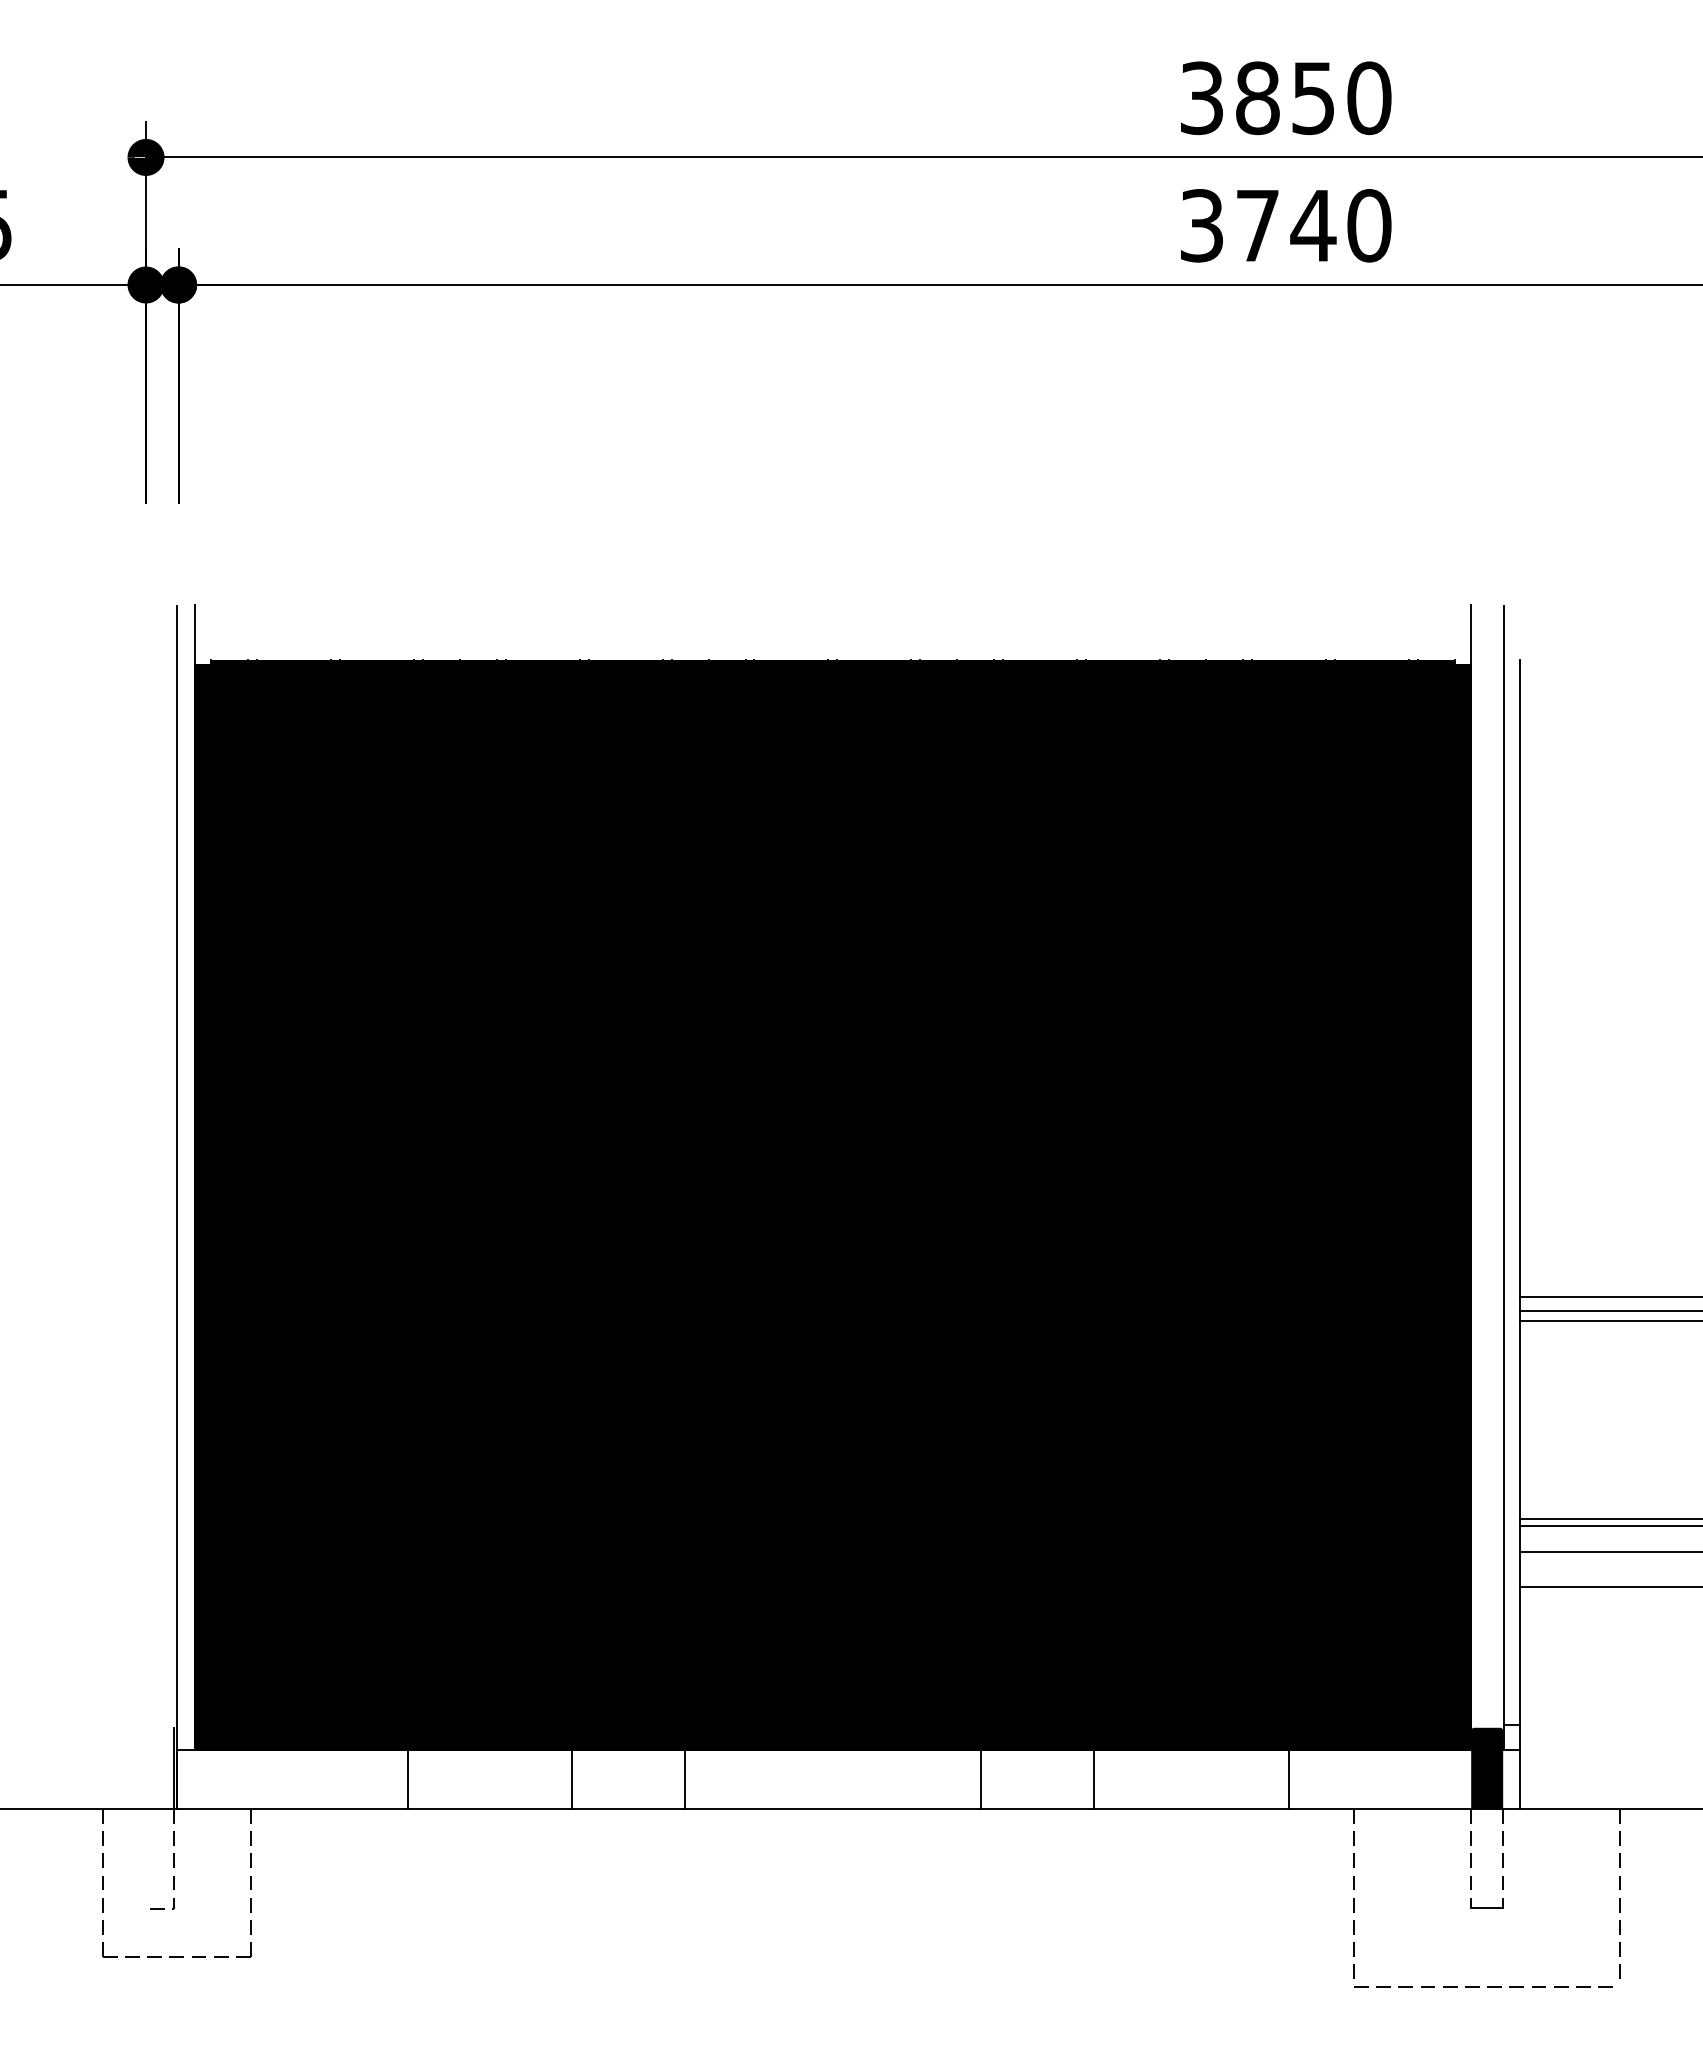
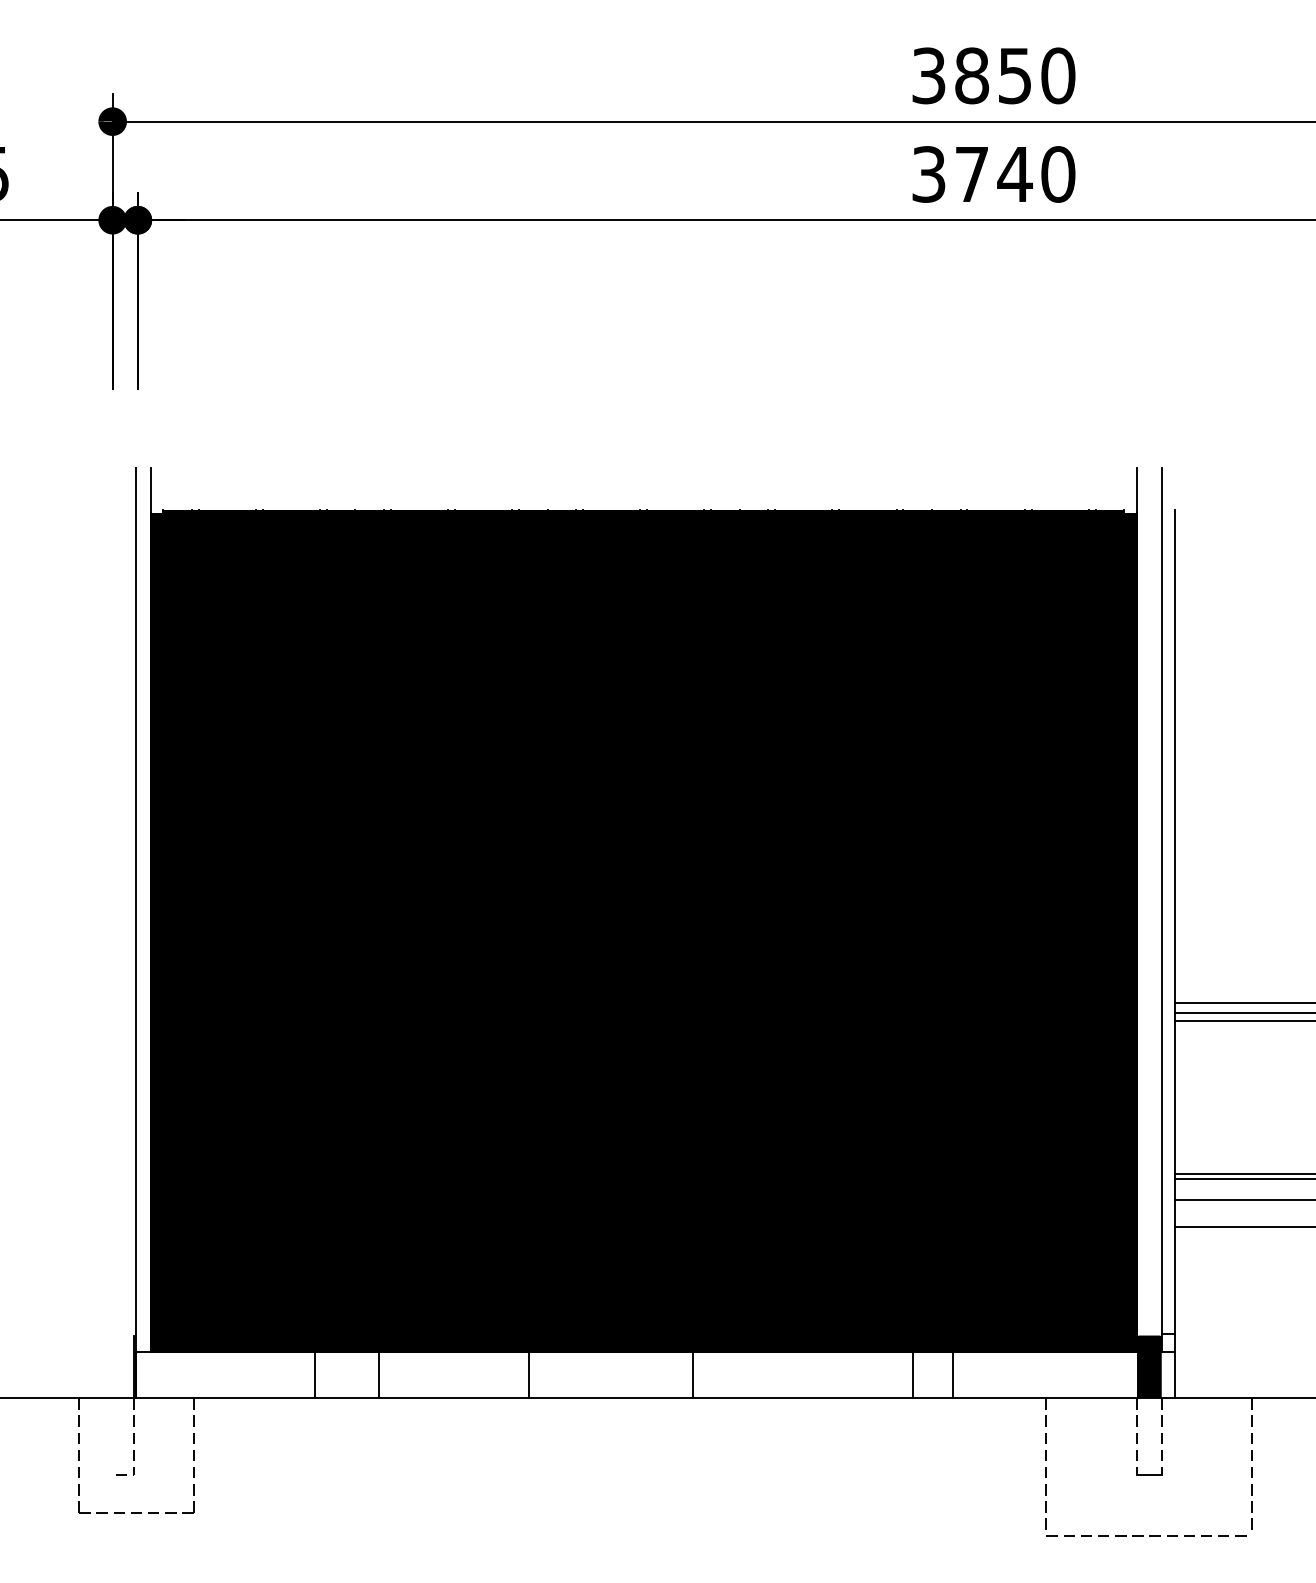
line: (572, 1778) -> (378, 1374), moved
line: (981, 1778) -> (692, 1374), moved
line: (1093, 1778) -> (913, 1374), moved
line: (1288, 1778) -> (952, 1374), moved

